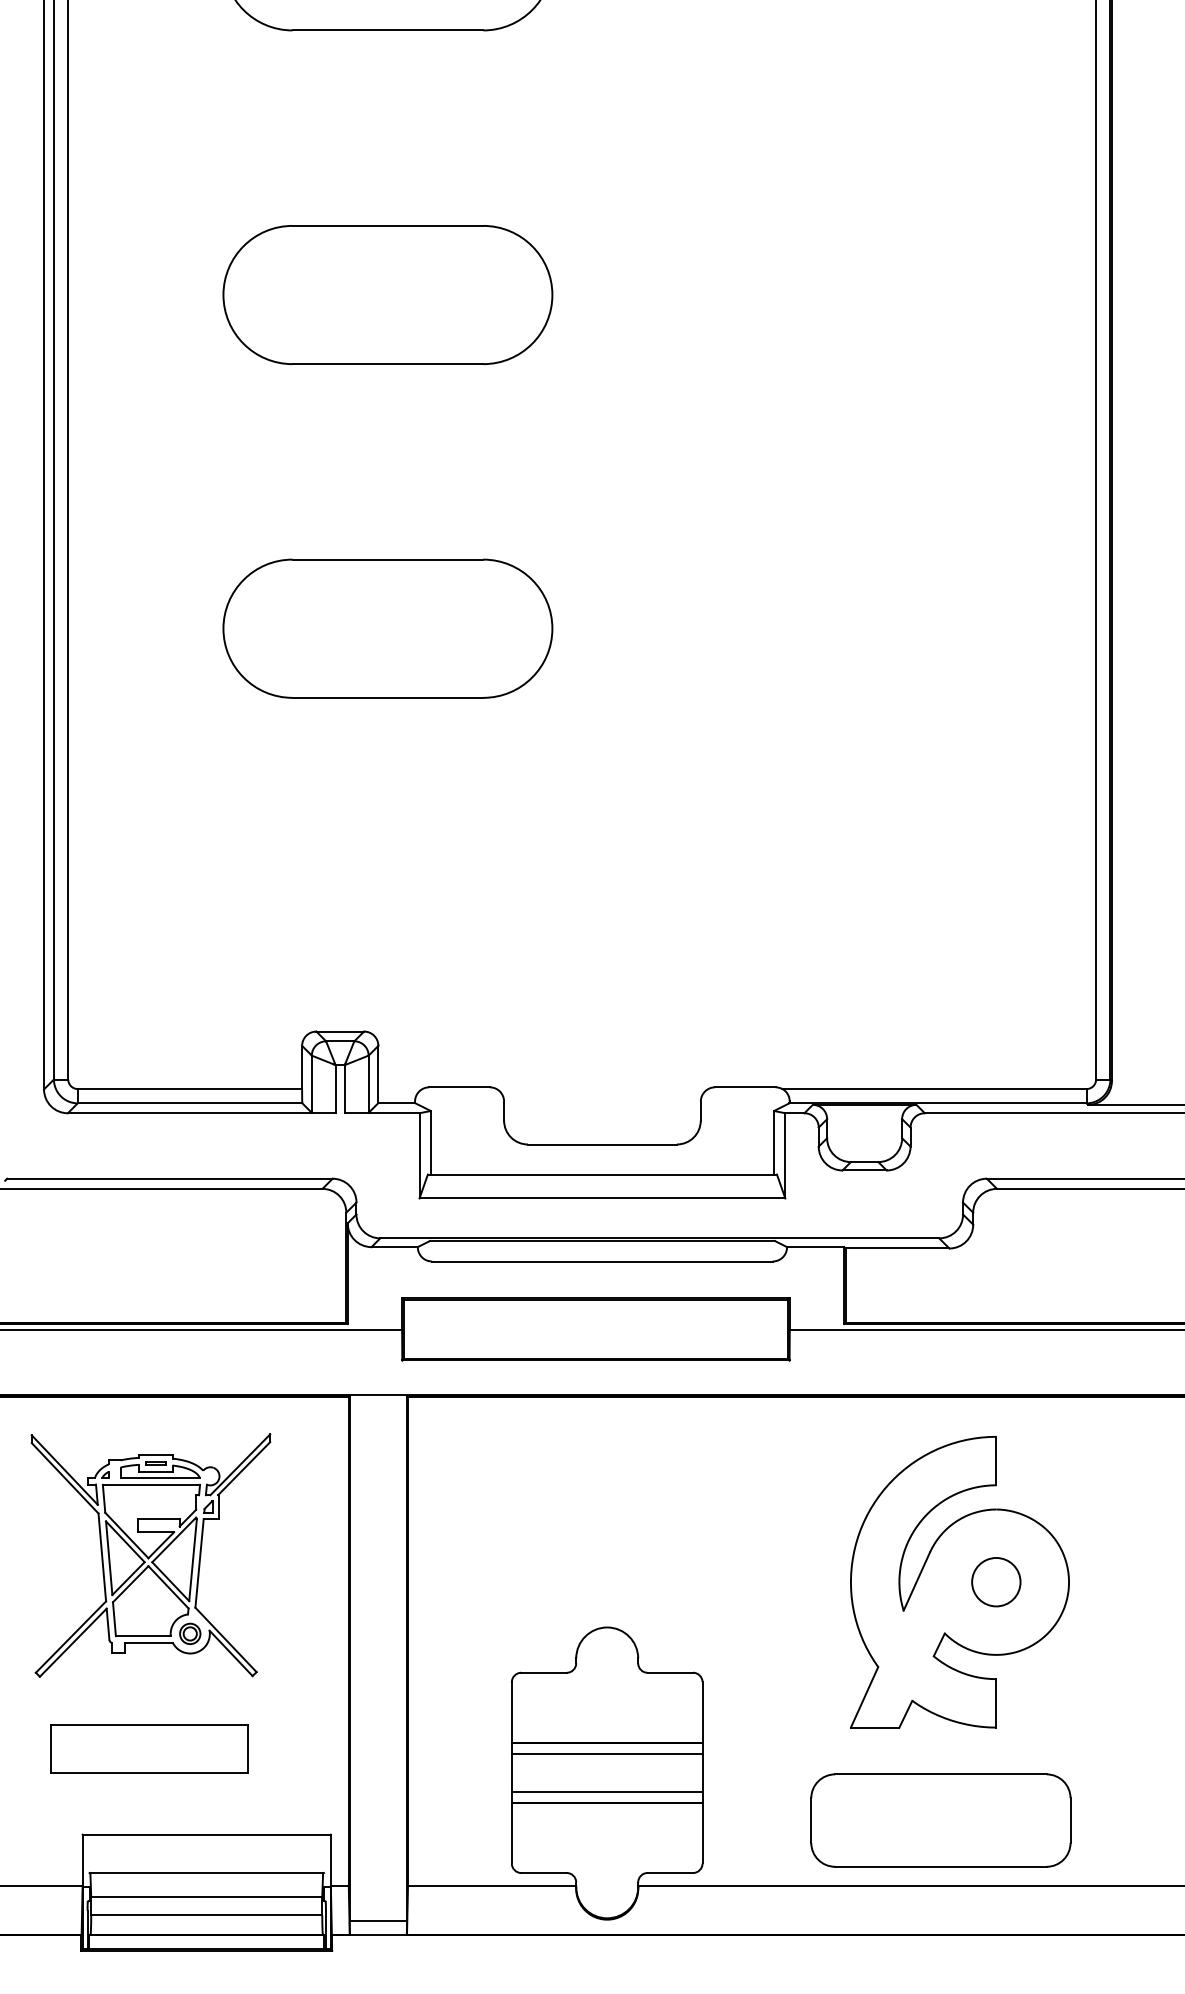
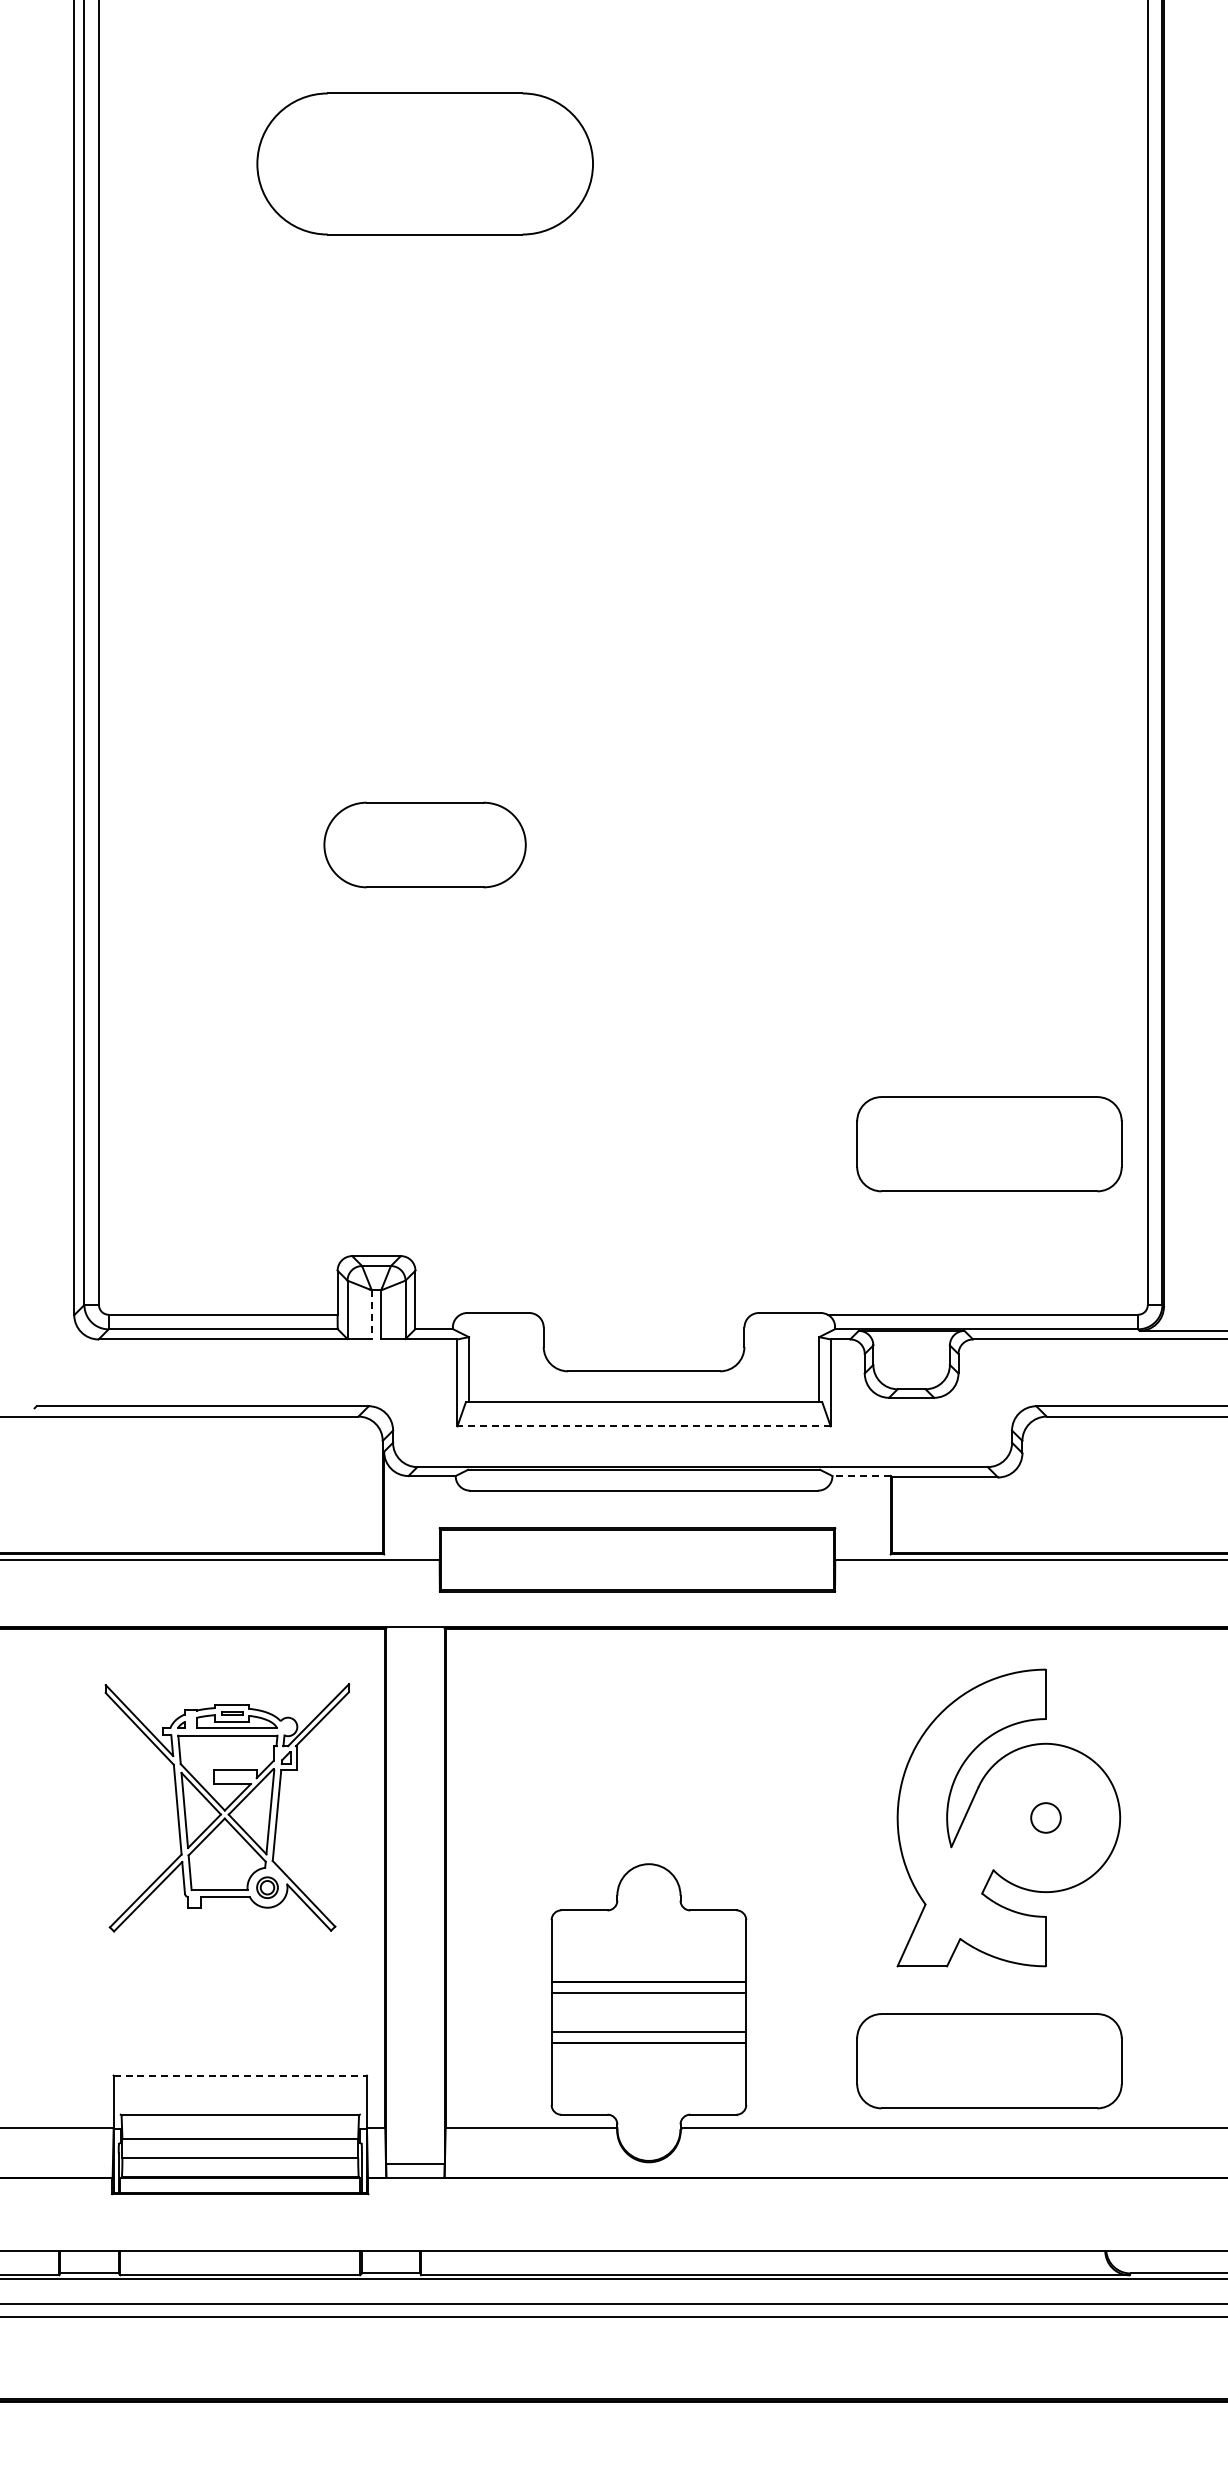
part: (387, 295) -> (424, 504), removed
part: (387, 628) -> (424, 844), size x0.6
part: (940, 922) -> (989, 1144), added
line: (335, 1088) -> (371, 1314), solid -> dashed
line: (602, 1198) -> (644, 1426), solid -> dashed
line: (815, 1247) -> (861, 1476), solid -> dashed
part: (151, 1555) -> (227, 1807), moved
circle: (995, 1581) -> (1045, 1817), size x0.6
part: (149, 1749) -> (181, 1988), removed
line: (206, 1834) -> (240, 2075), solid -> dashed

